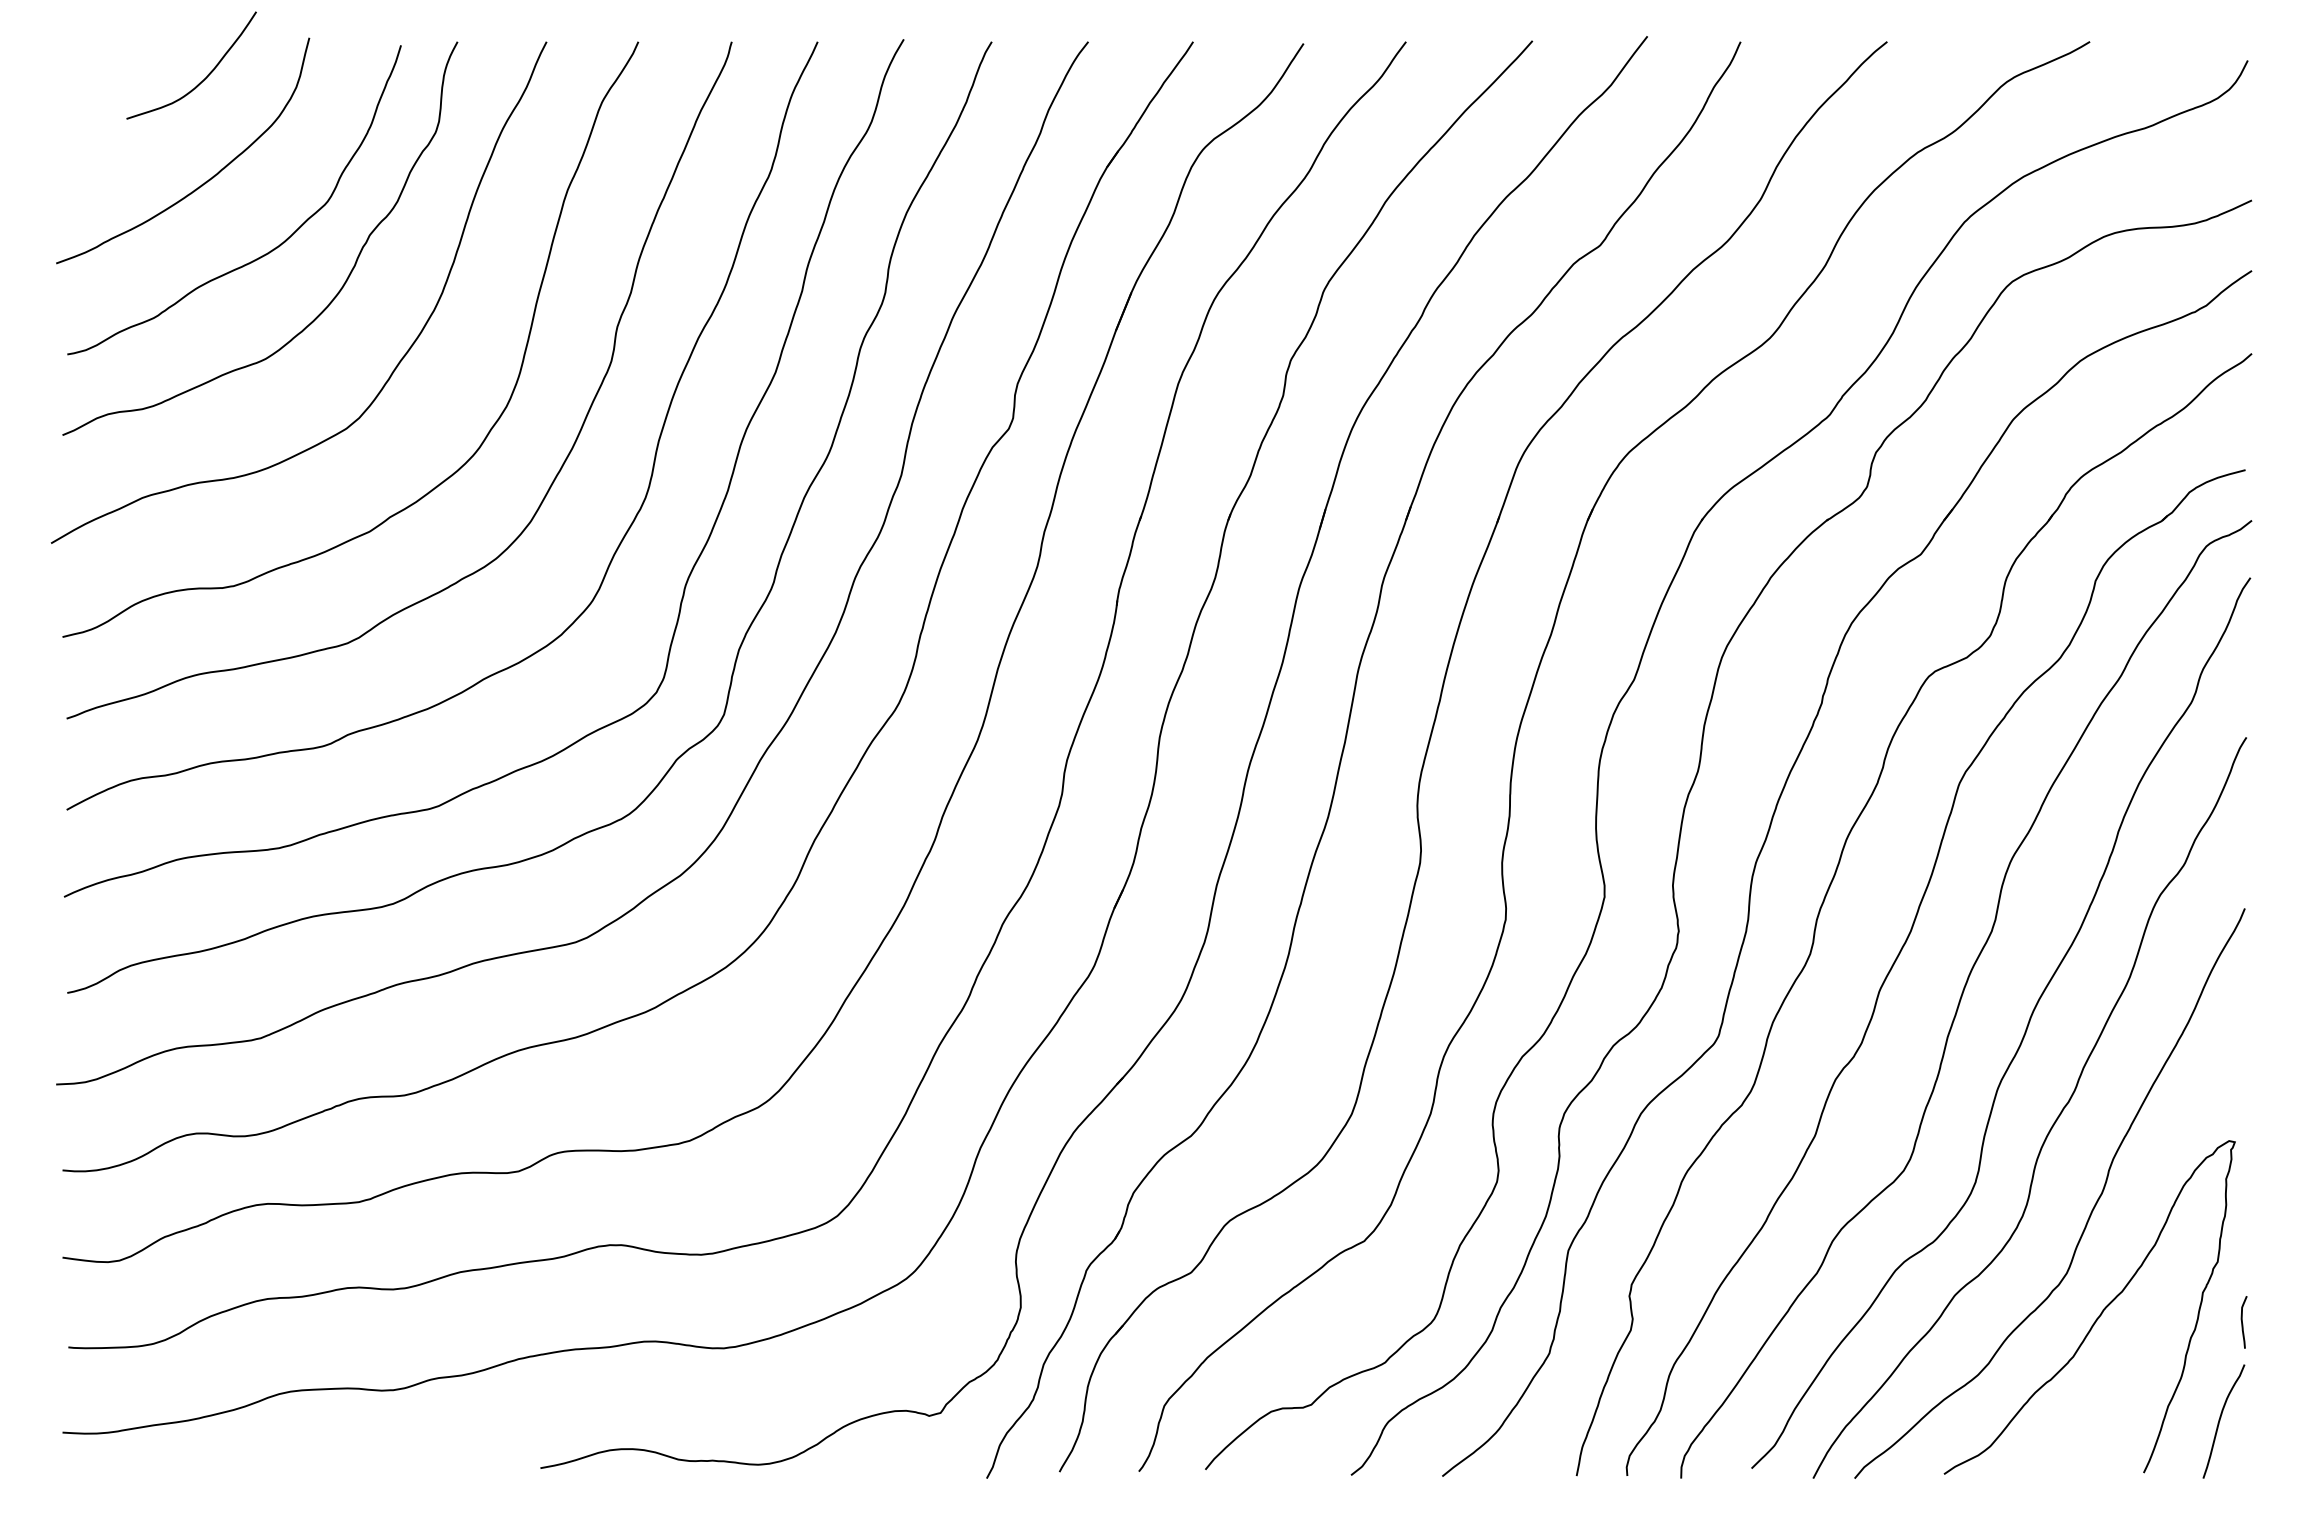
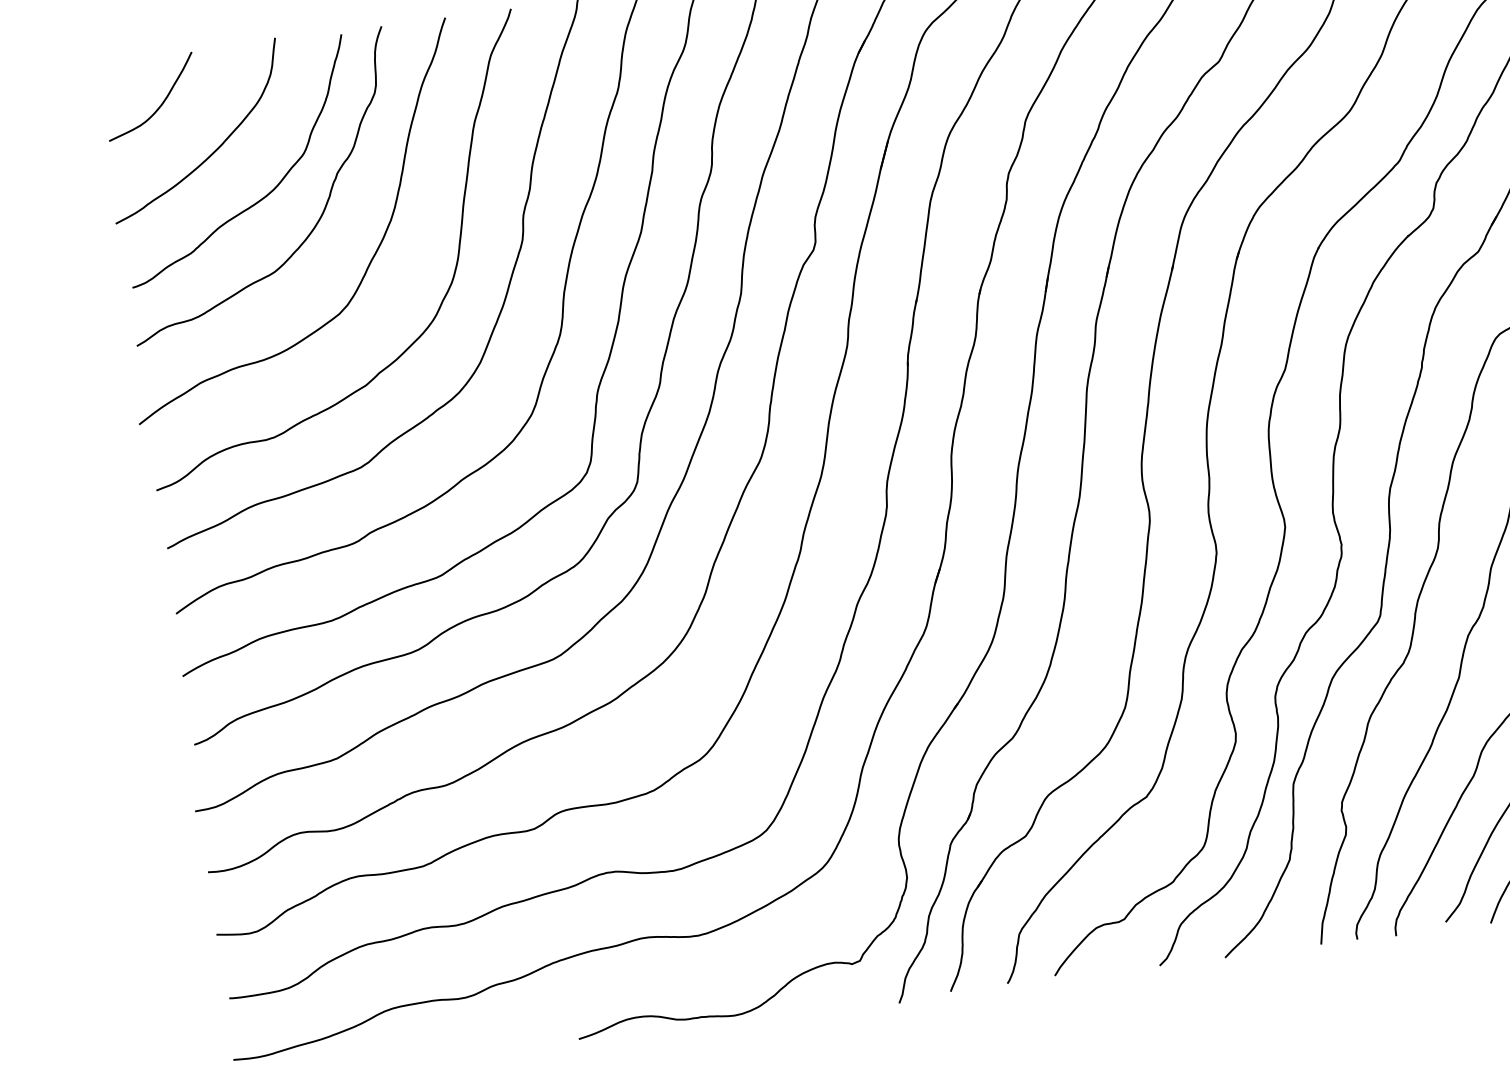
curve: (204, 78) -> (161, 104), moved

